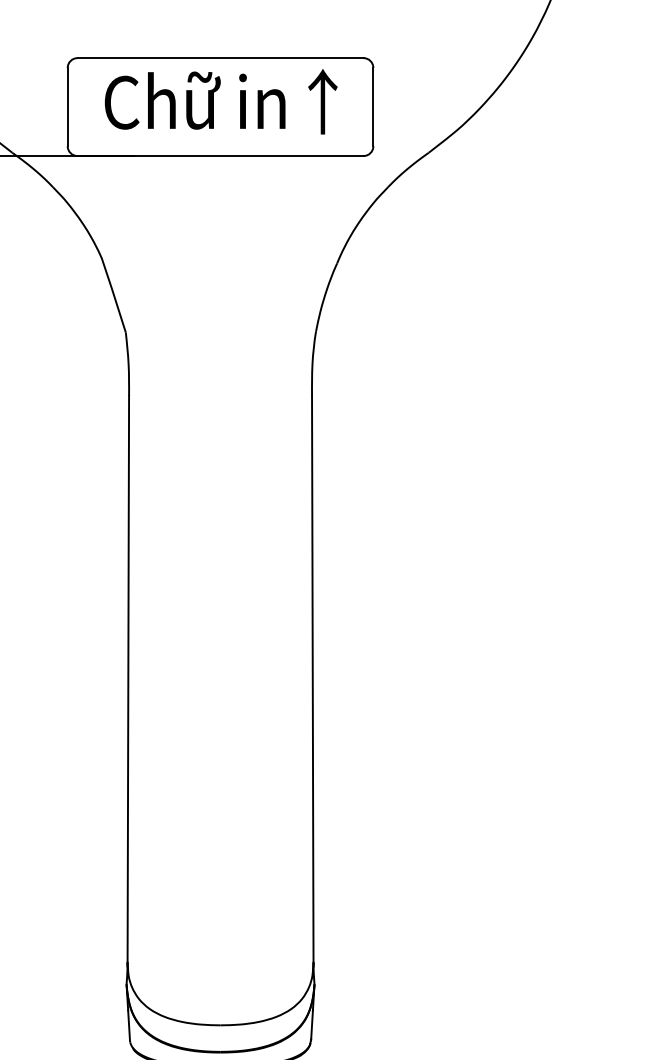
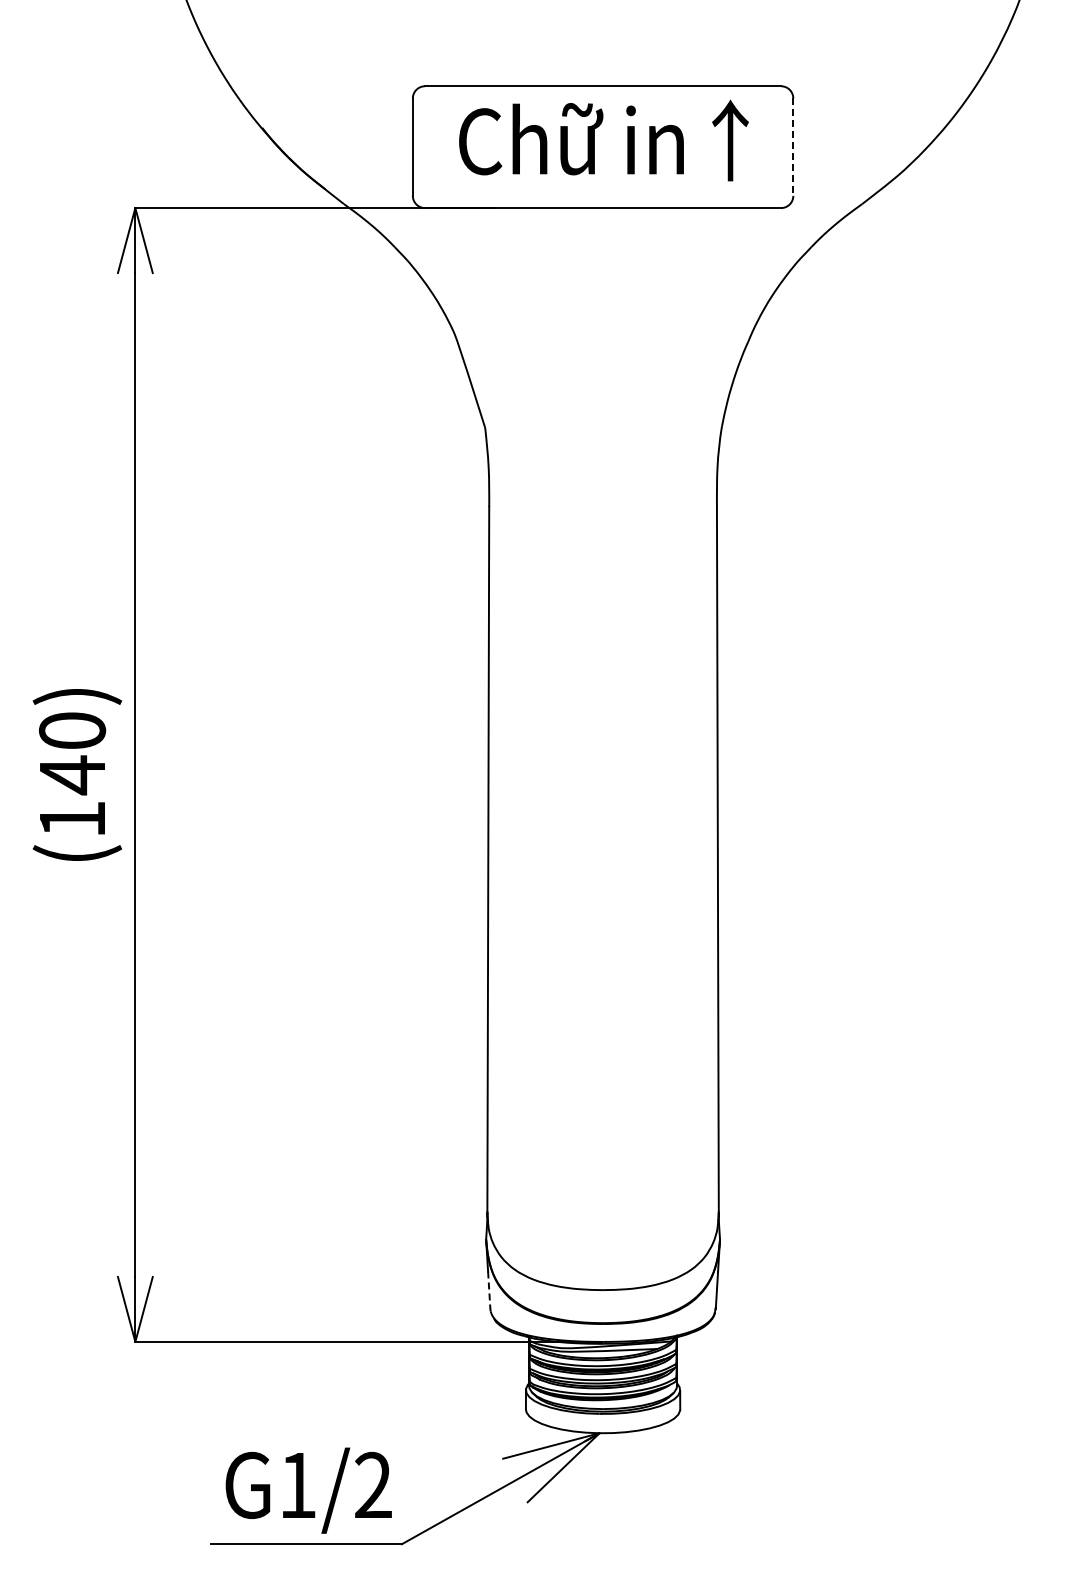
line: (373, 107) -> (793, 147), solid -> dashed
line: (129, 1025) -> (489, 1290), solid -> dashed

